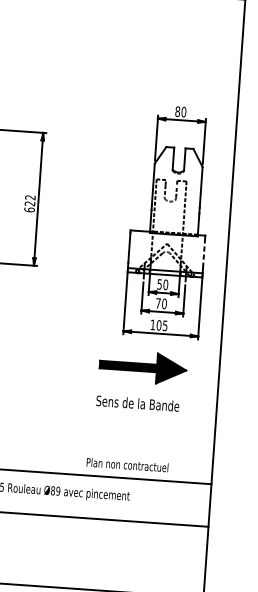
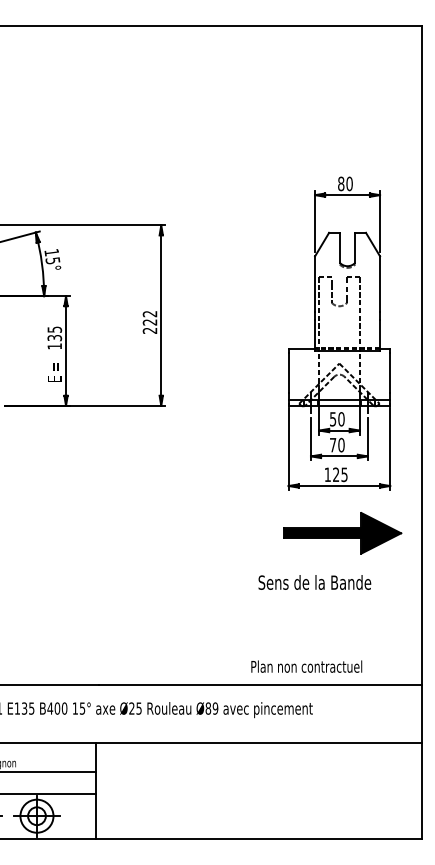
text: (29, 209) -> (149, 330), 622 -> 222
line: (204, 253) -> (390, 373), dashed -> solid
text: (159, 325) -> (336, 474), 105 -> 125
part: (143, 367) -> (342, 533), moved

